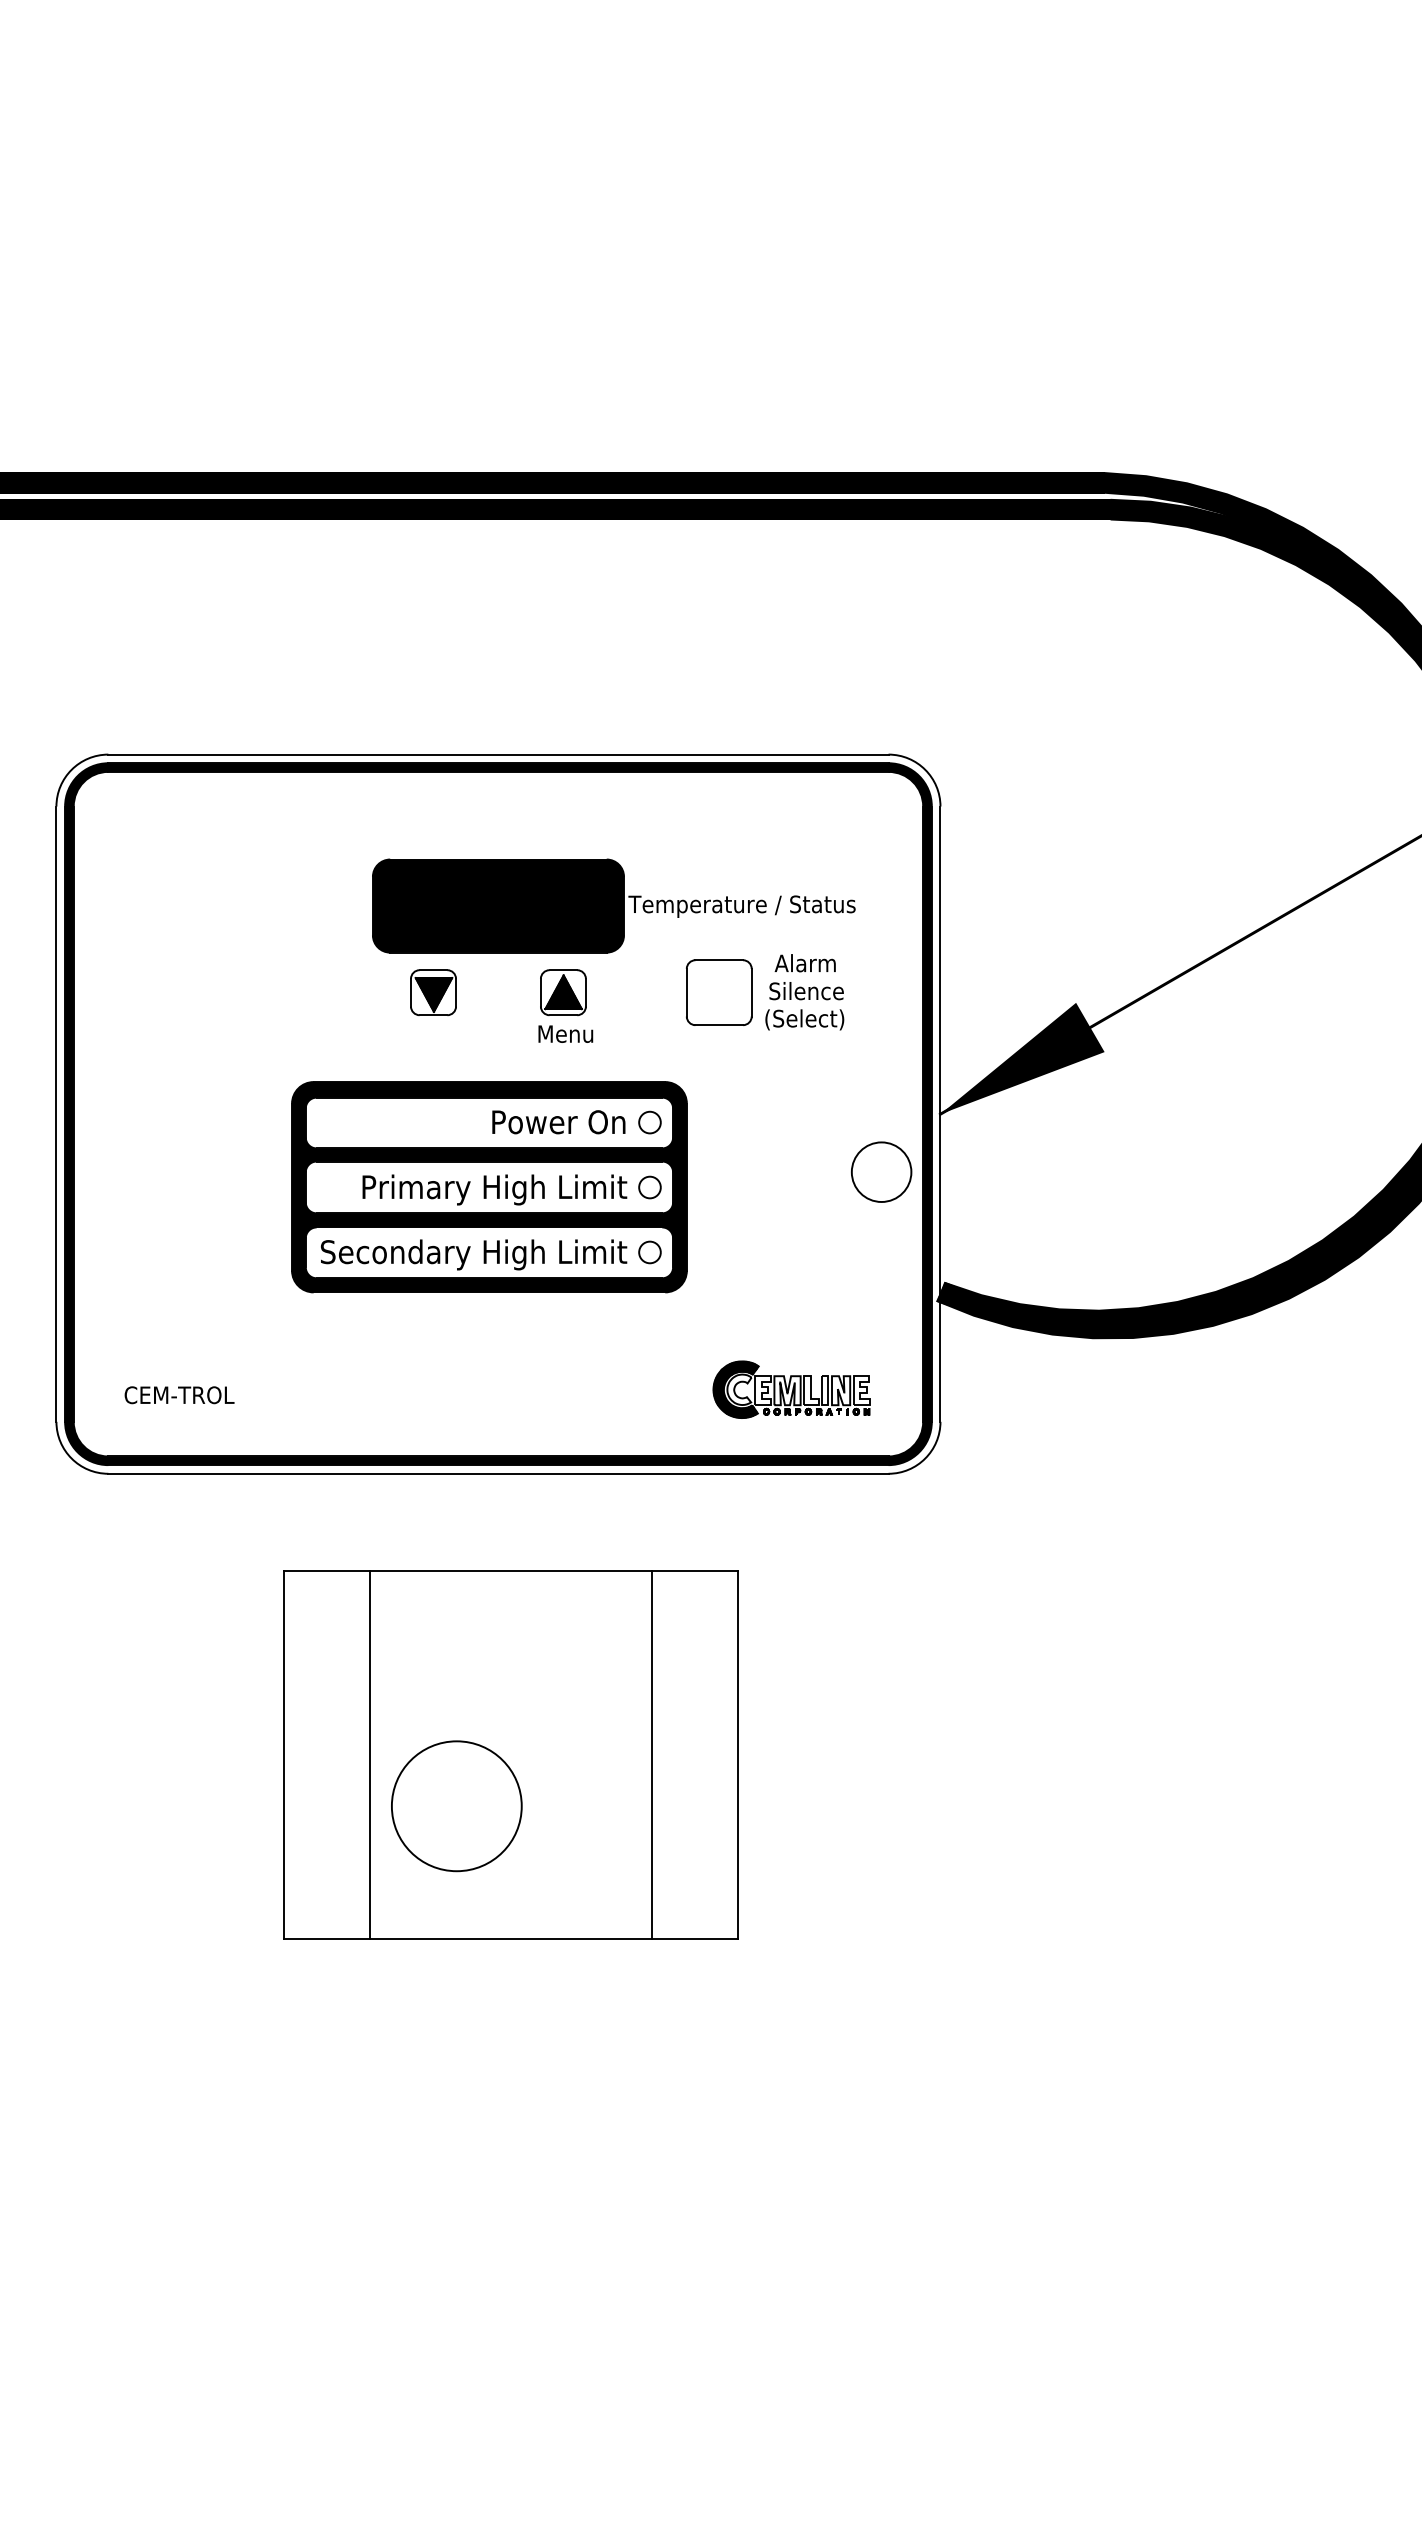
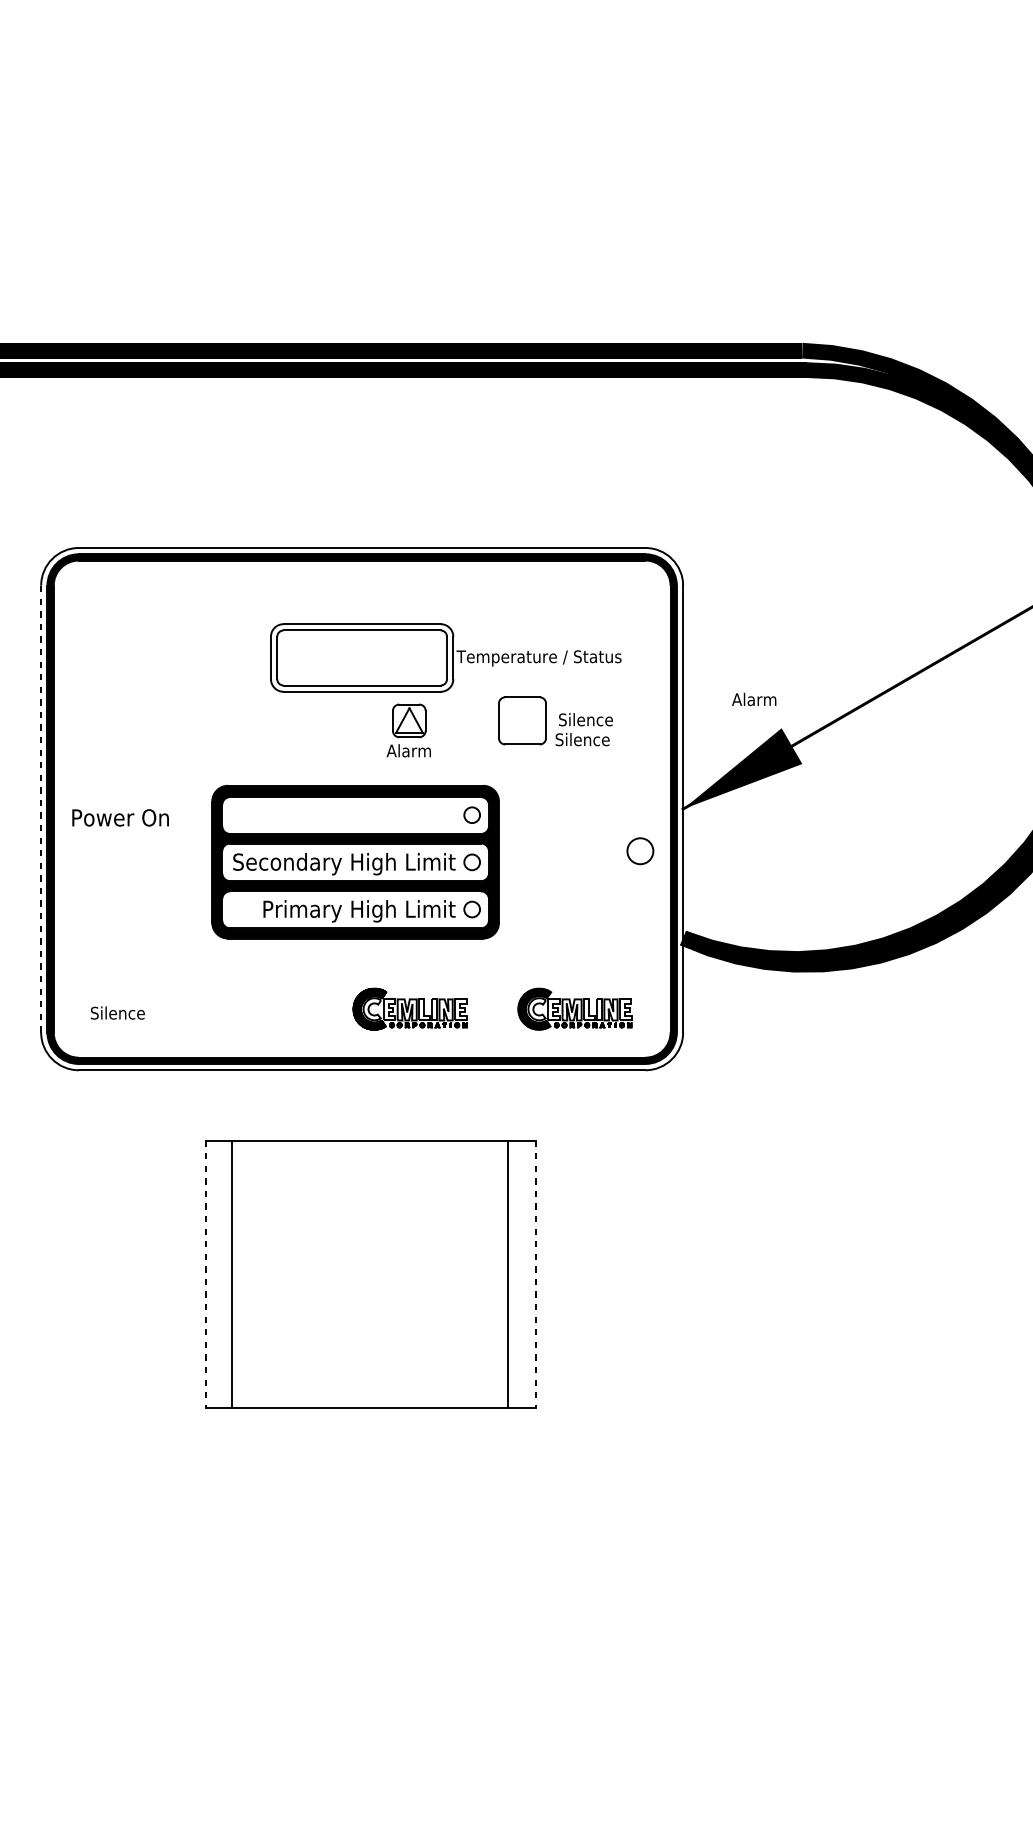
fill: (498, 905) -> (362, 657), removed
text: (804, 963) -> (753, 699), moved
part: (433, 992) -> (314, 720), removed
hatch: (563, 992) -> (409, 720), removed
text: (804, 1019) -> (584, 740), (Select) -> Silence
text: (562, 1033) -> (408, 750), Menu -> Alarm
line: (56, 1114) -> (41, 809), solid -> dashed
text: (558, 1122) -> (120, 818), moved
circle: (881, 1171) -> (640, 850), size x0.6
text: (371, 1186) -> (269, 861), Primary High Limit -> Secondary High Limit
text: (371, 1251) -> (269, 908), Secondary High Limit -> Primary High Limit
part: (564, 1389) -> (410, 1009), added
text: (179, 1394) -> (130, 1012), CEM-TROL -> Silence
line: (283, 1754) -> (206, 1274), solid -> dashed
line: (370, 1754) -> (232, 1274), moved
line: (651, 1754) -> (508, 1274), moved
line: (738, 1754) -> (536, 1274), solid -> dashed
circle: (456, 1806) -> (331, 1311), removed

